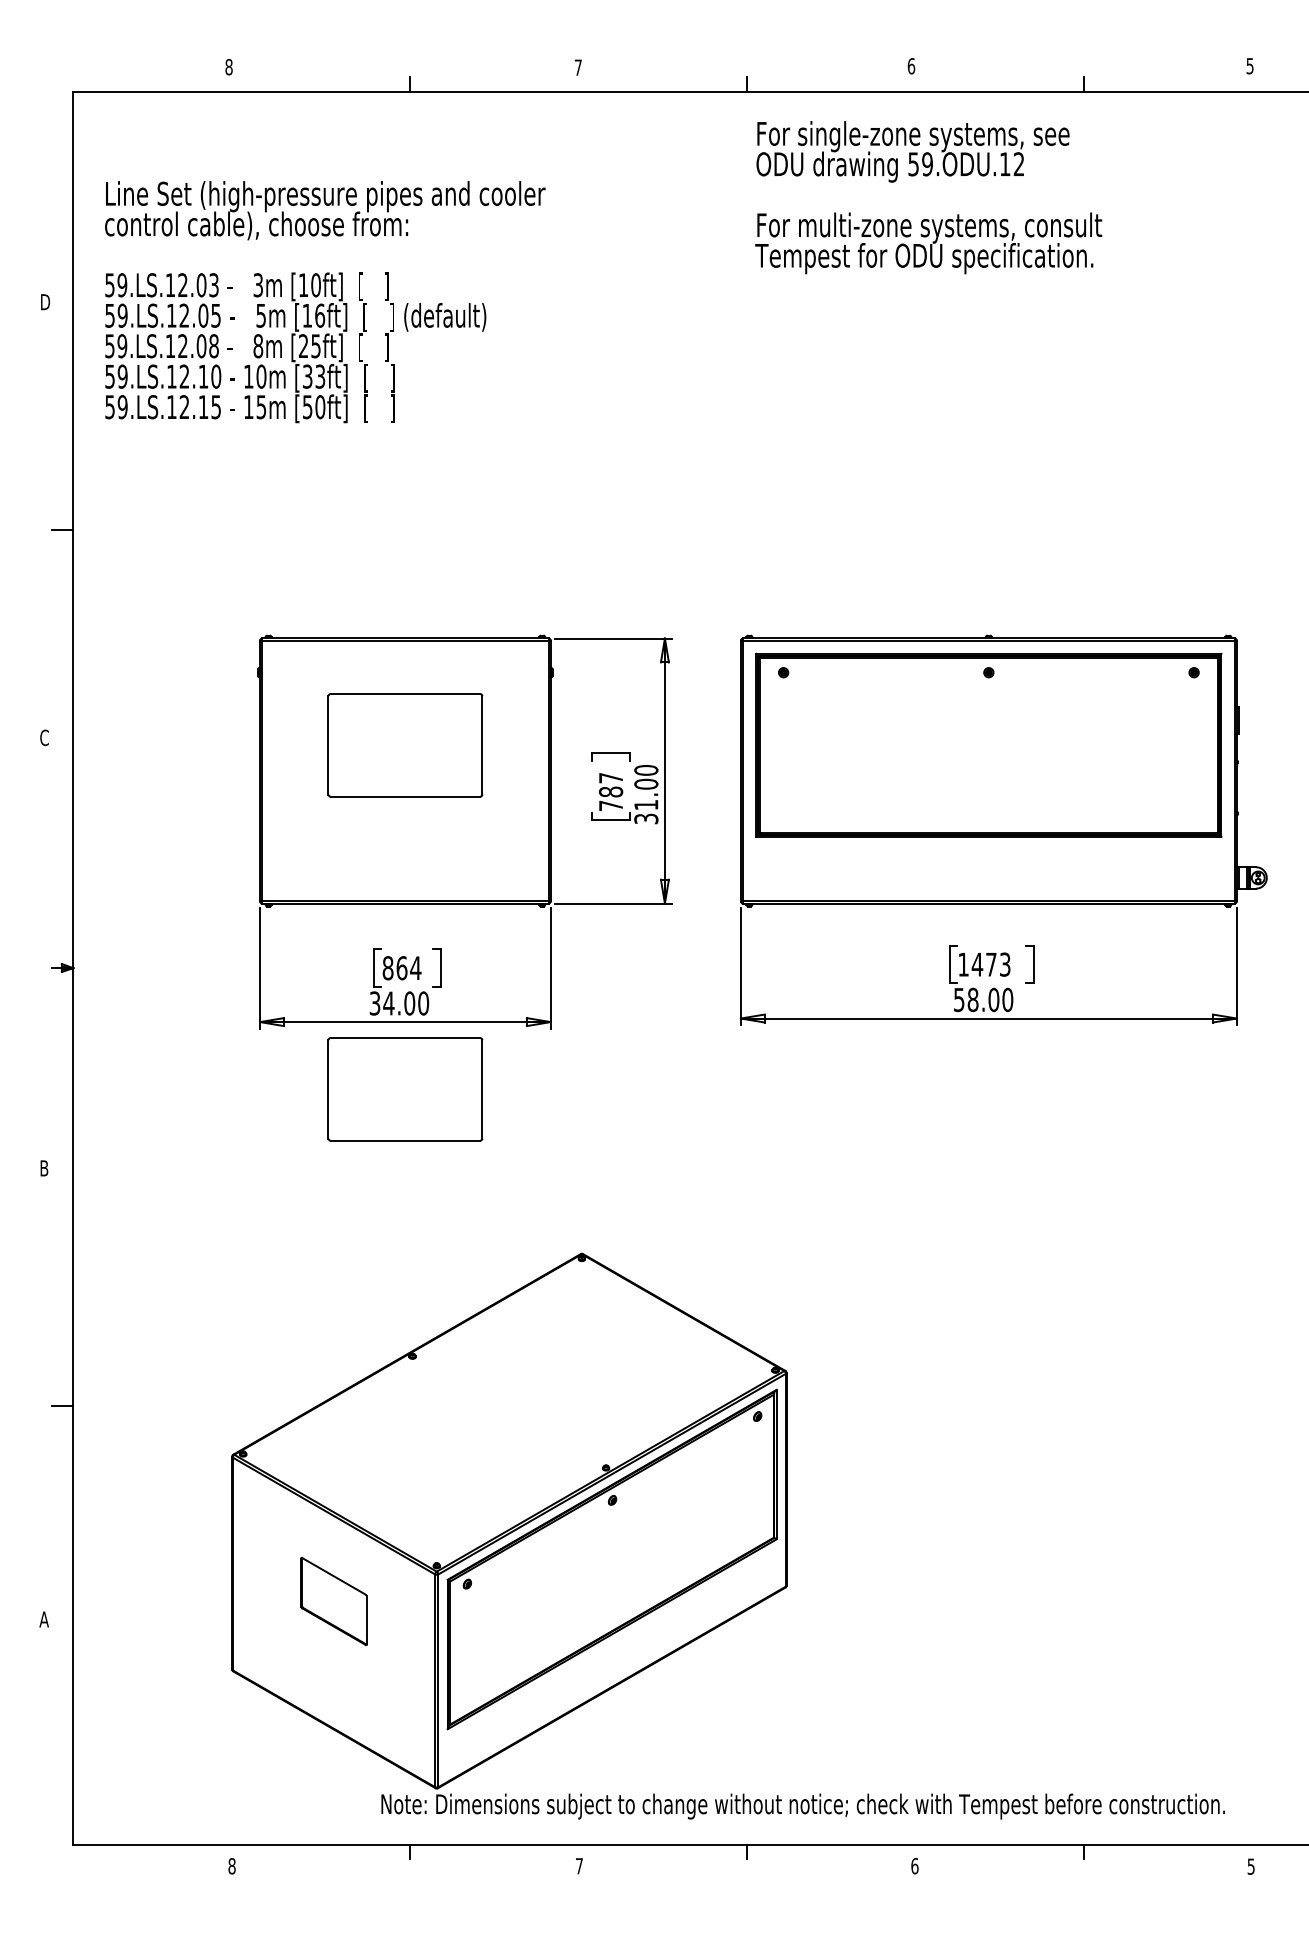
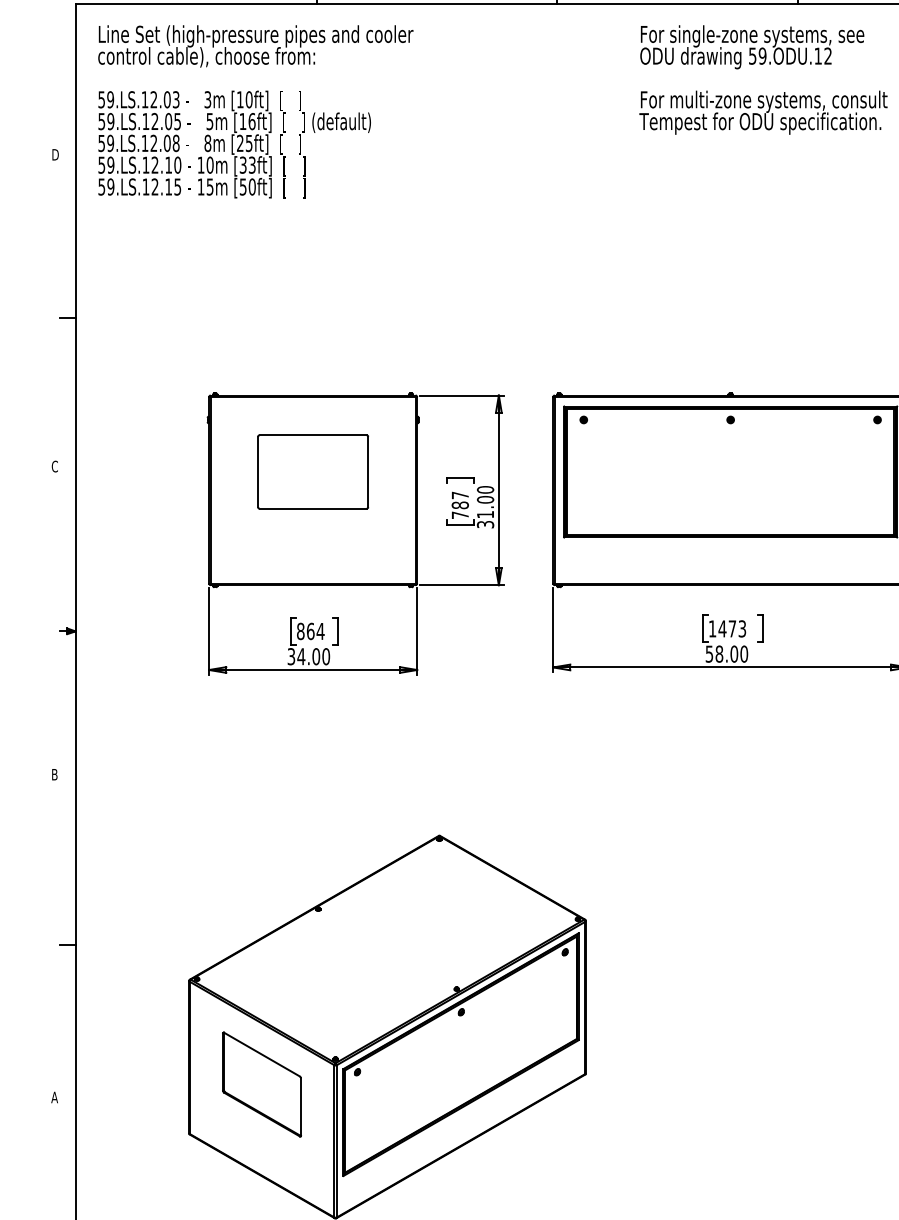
text: (928, 197) -> (763, 79), moved
text: (325, 302) -> (255, 112), moved
part: (405, 1089) -> (313, 718), removed
part: (333, 1601) -> (261, 1084), size x1.67

